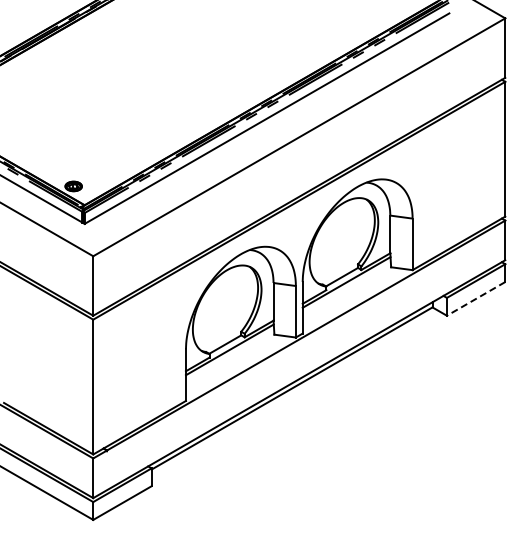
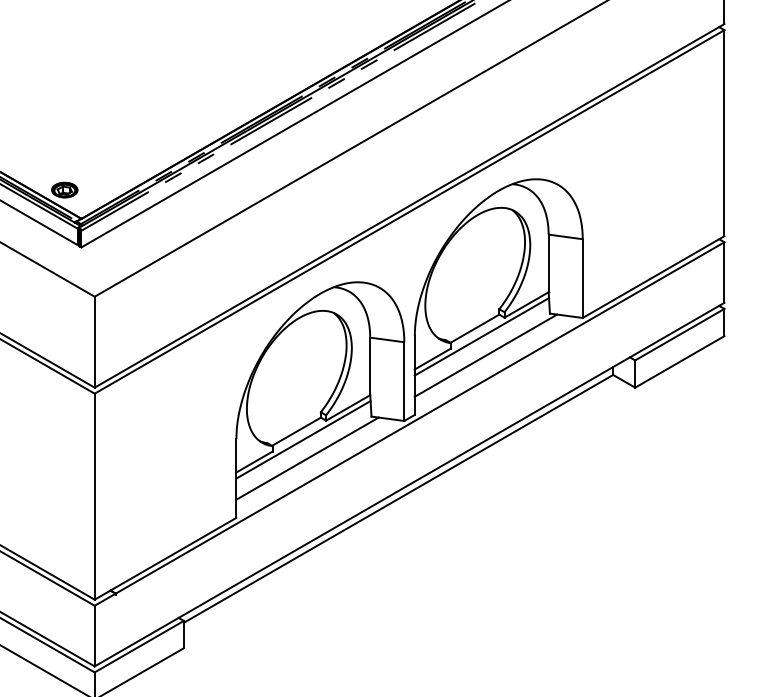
line: (348, 294) -> (484, 355), added
line: (476, 298) -> (680, 361), dashed -> solid
line: (232, 362) -> (307, 459), added

